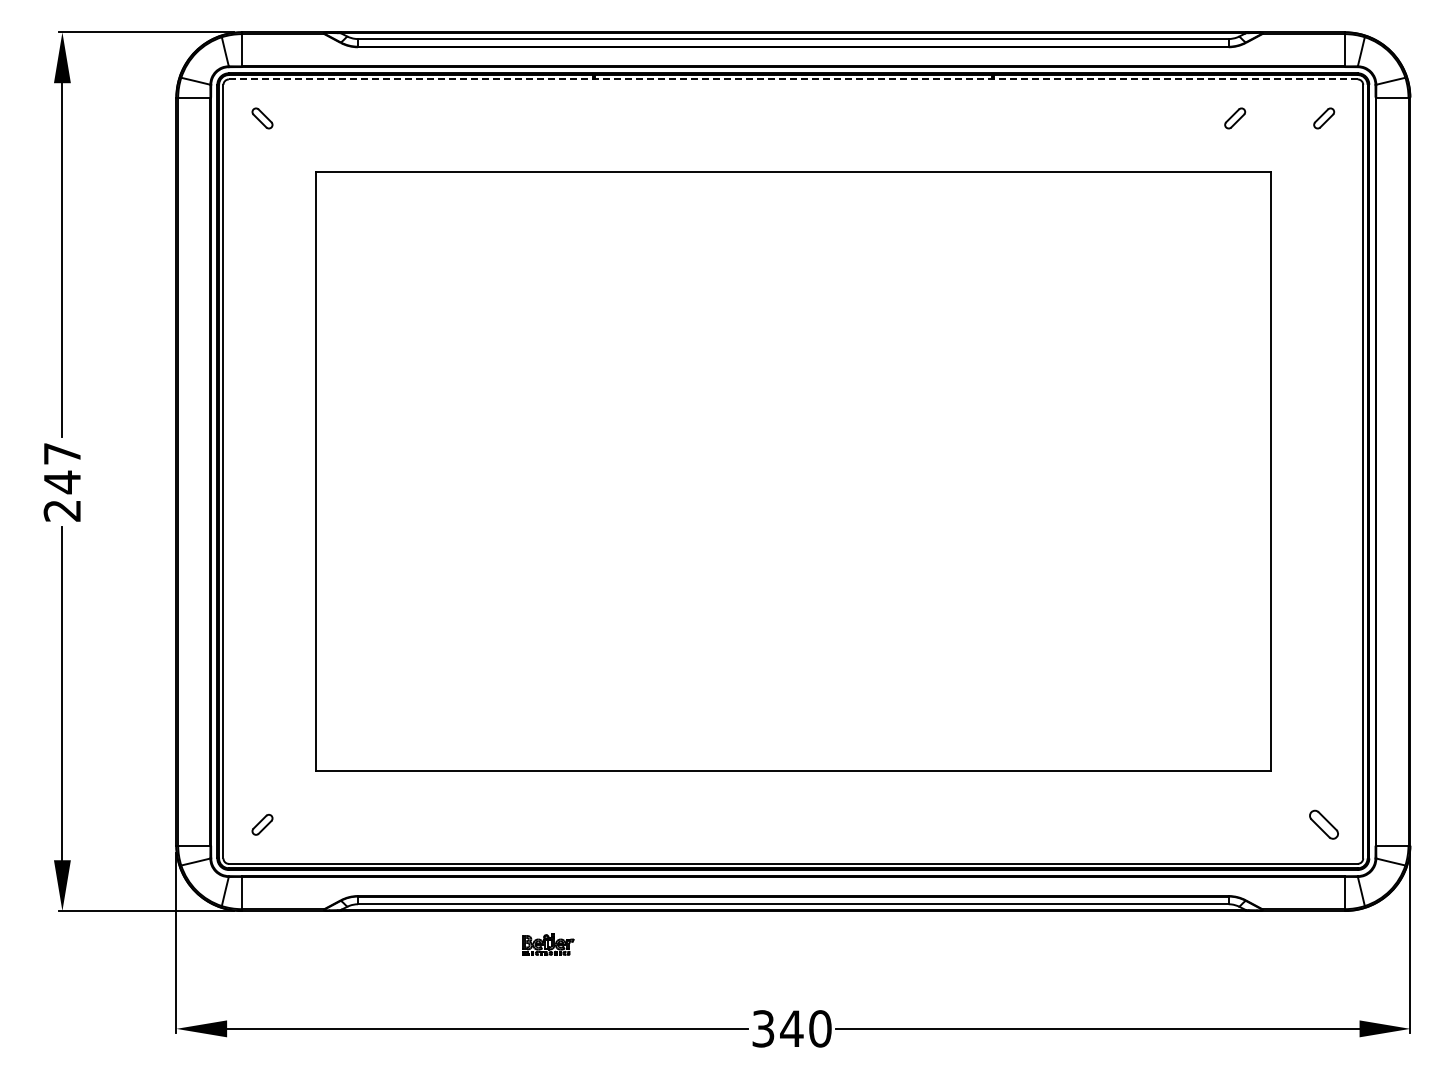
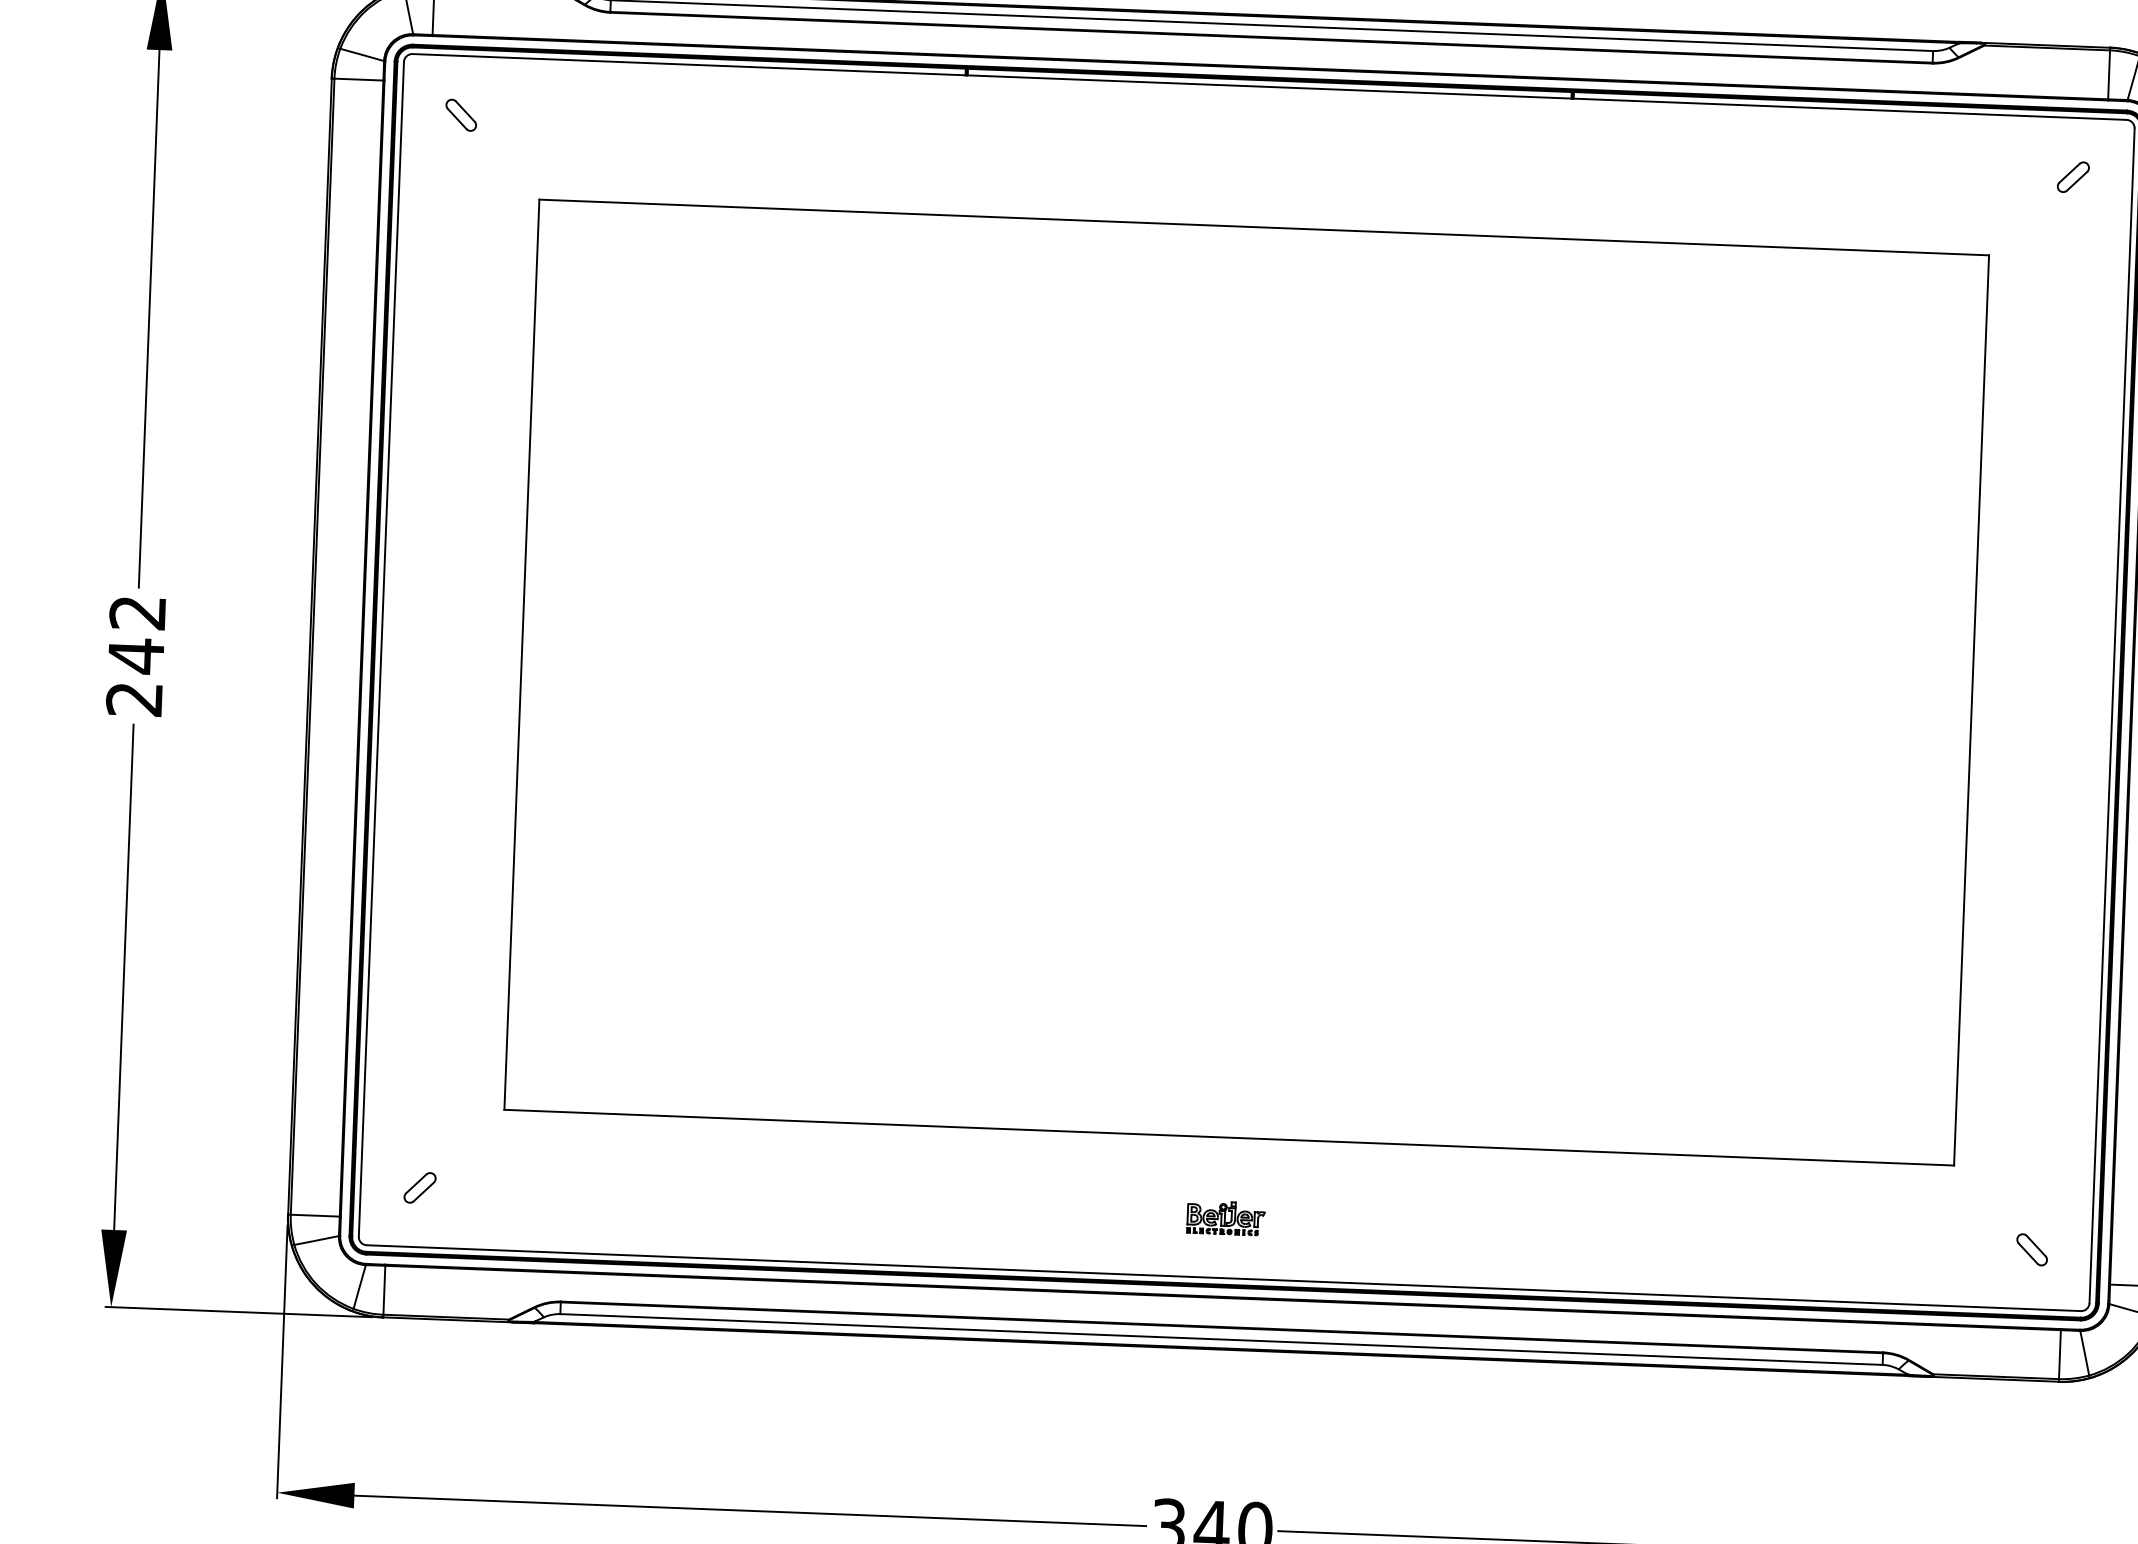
line: (792, 79) -> (1268, 87), dashed -> solid
part: (1235, 118) -> (1938, 172), removed
text: (61, 453) -> (136, 612), 247 -> 242
part: (1324, 824) -> (2032, 1249), size x0.71
part: (548, 944) -> (1226, 1218), moved

